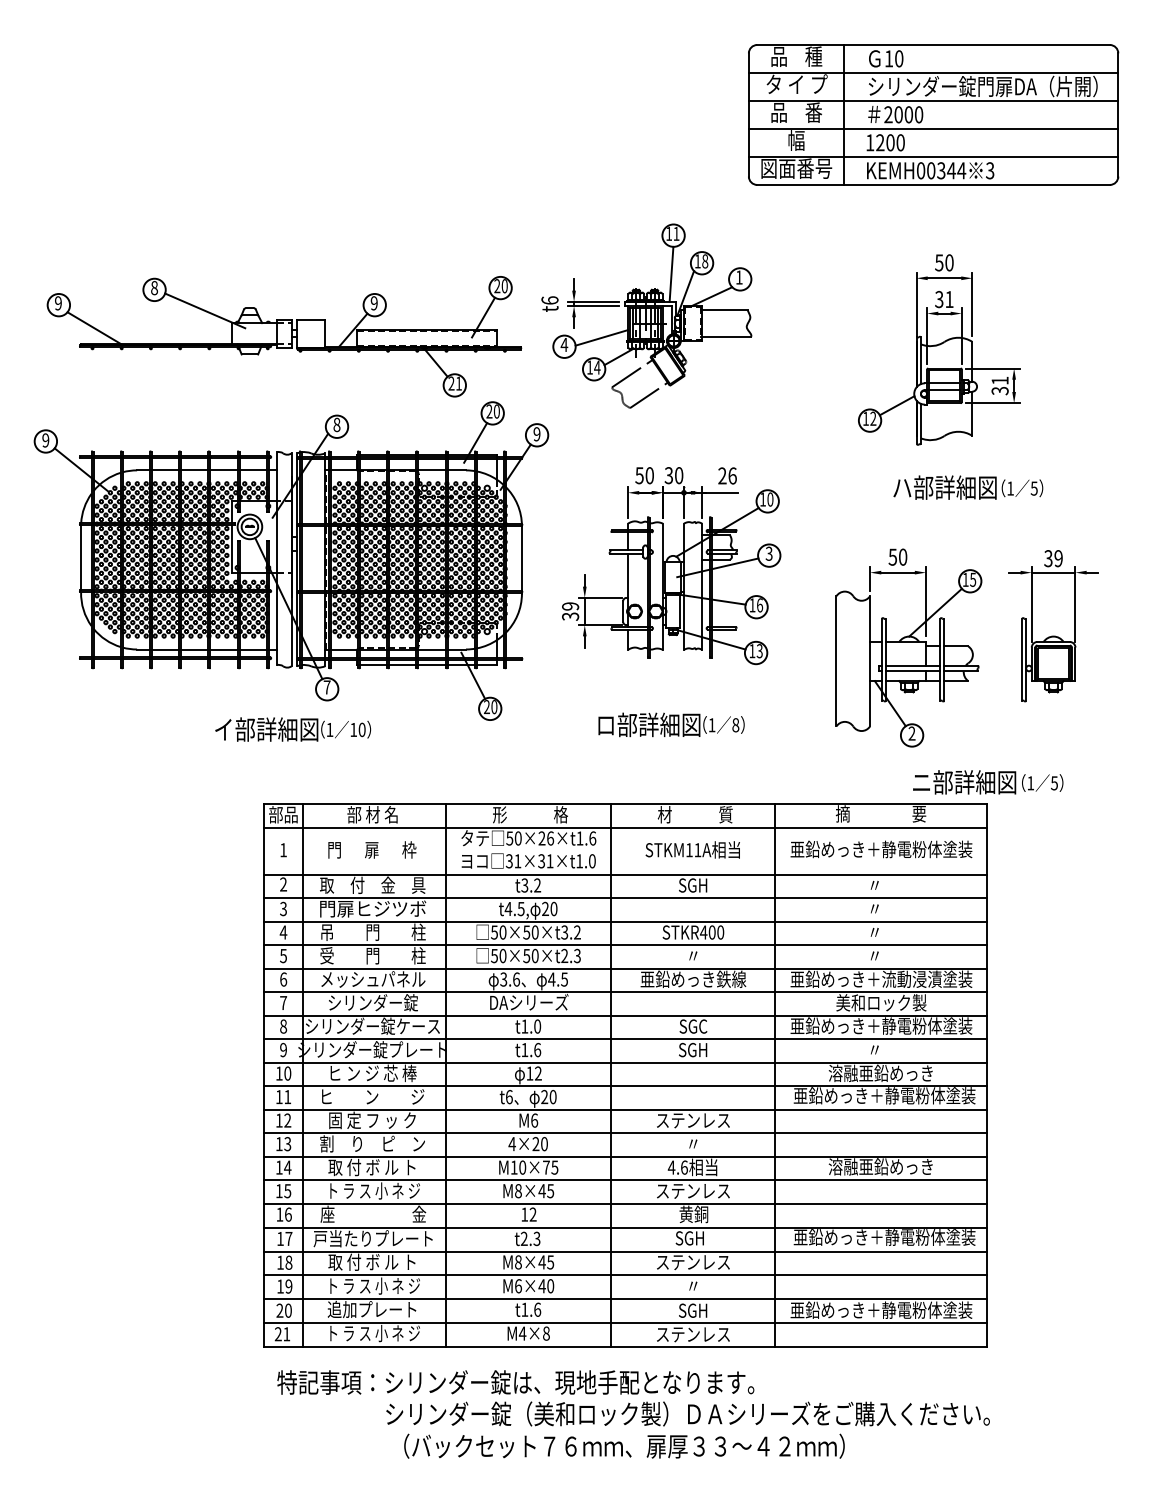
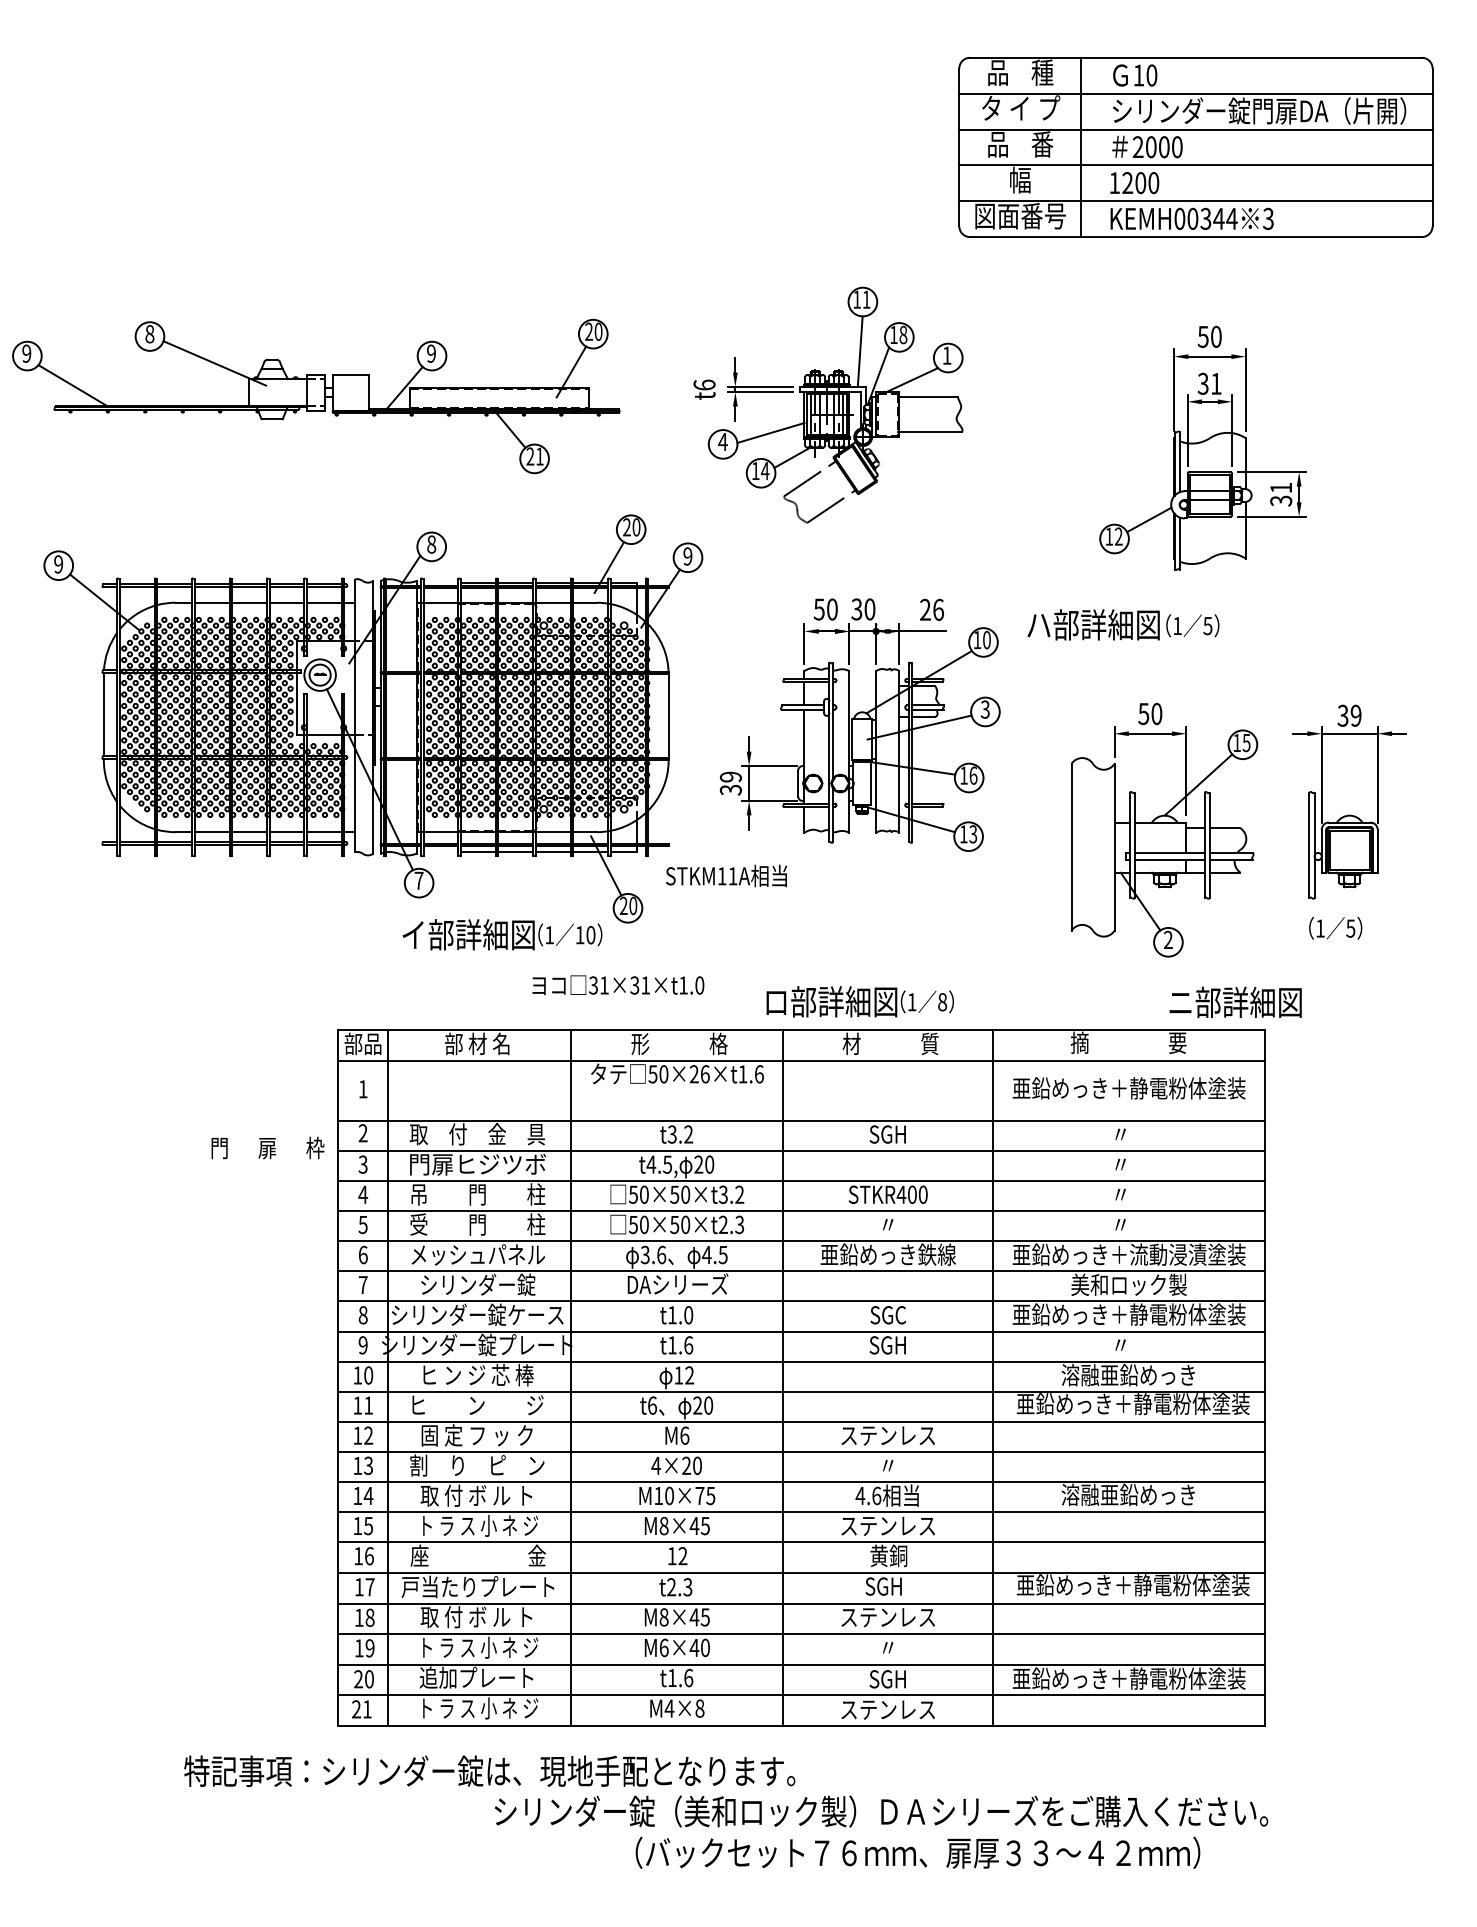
part: (284, 336) -> (316, 396), moved
text: (968, 487) -> (1123, 624), moved
text: (670, 724) -> (859, 1001), moved
text: (293, 729) -> (502, 934), moved
text: (1042, 782) -> (1335, 927), moved
text: (371, 849) -> (267, 1147), moved
text: (692, 849) -> (726, 875), moved
text: (528, 860) -> (618, 984), moved
text: (515, 1381) -> (489, 1770), moved
text: (624, 1445) -> (917, 1852), moved

